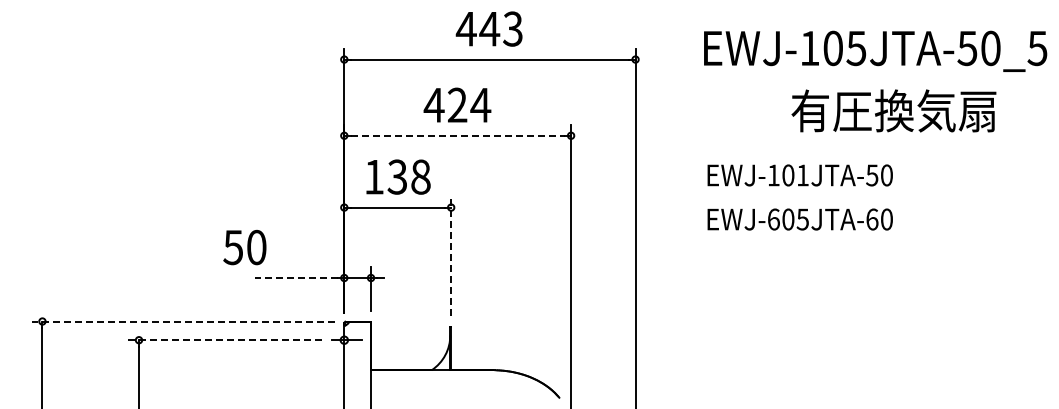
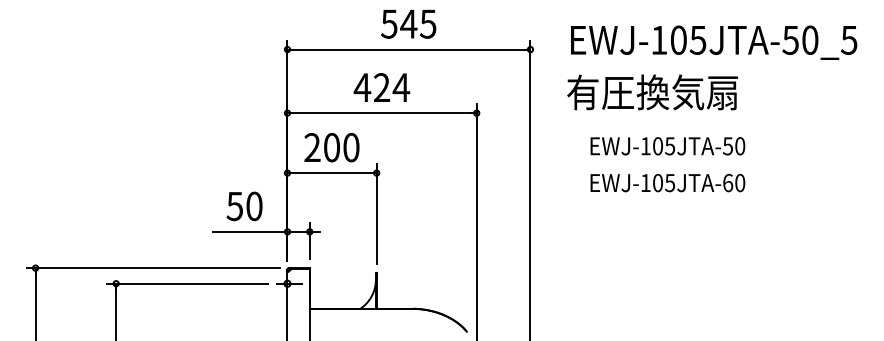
text: (488, 28) -> (407, 23), 443 -> 545
text: (875, 50) -> (714, 42), moved
text: (893, 110) -> (652, 92), moved
line: (457, 135) -> (381, 112), dashed -> solid
text: (802, 175) -> (669, 146), EWJ-101JTA-50 -> EWJ-105JTA-50
text: (397, 176) -> (331, 147), 138 -> 200
text: (773, 219) -> (645, 183), EWJ-605JTA-60 -> EWJ-105JTA-60
text: (244, 247) -> (244, 206), moved
line: (451, 256) -> (376, 213), dashed -> solid
line: (295, 278) -> (246, 232), dashed -> solid
line: (183, 321) -> (153, 268), dashed -> solid
line: (224, 340) -> (187, 283), dashed -> solid

